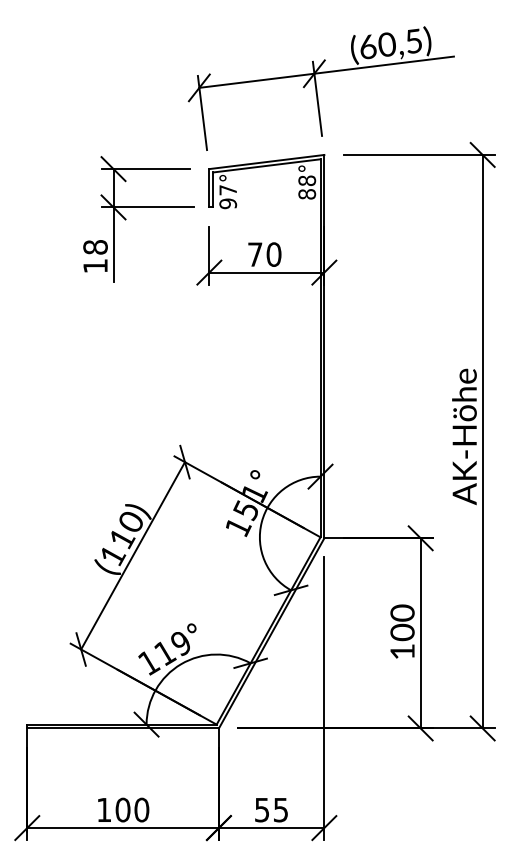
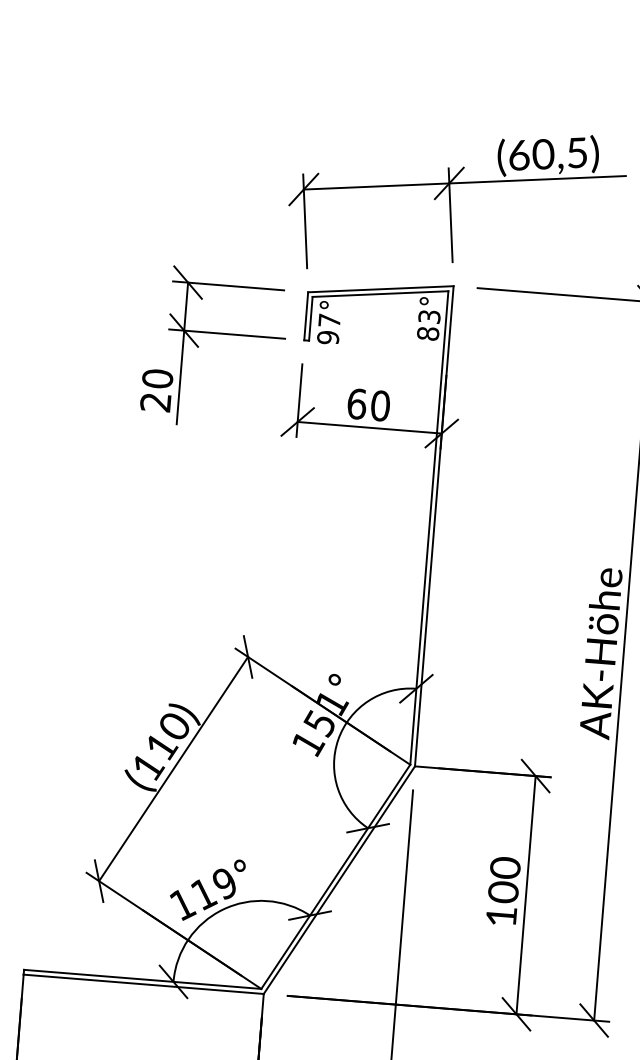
text: (307, 180) -> (429, 316), 88° -> 83°
text: (255, 254) -> (357, 403), 70 -> 60
text: (95, 256) -> (156, 390), 18 -> 20

